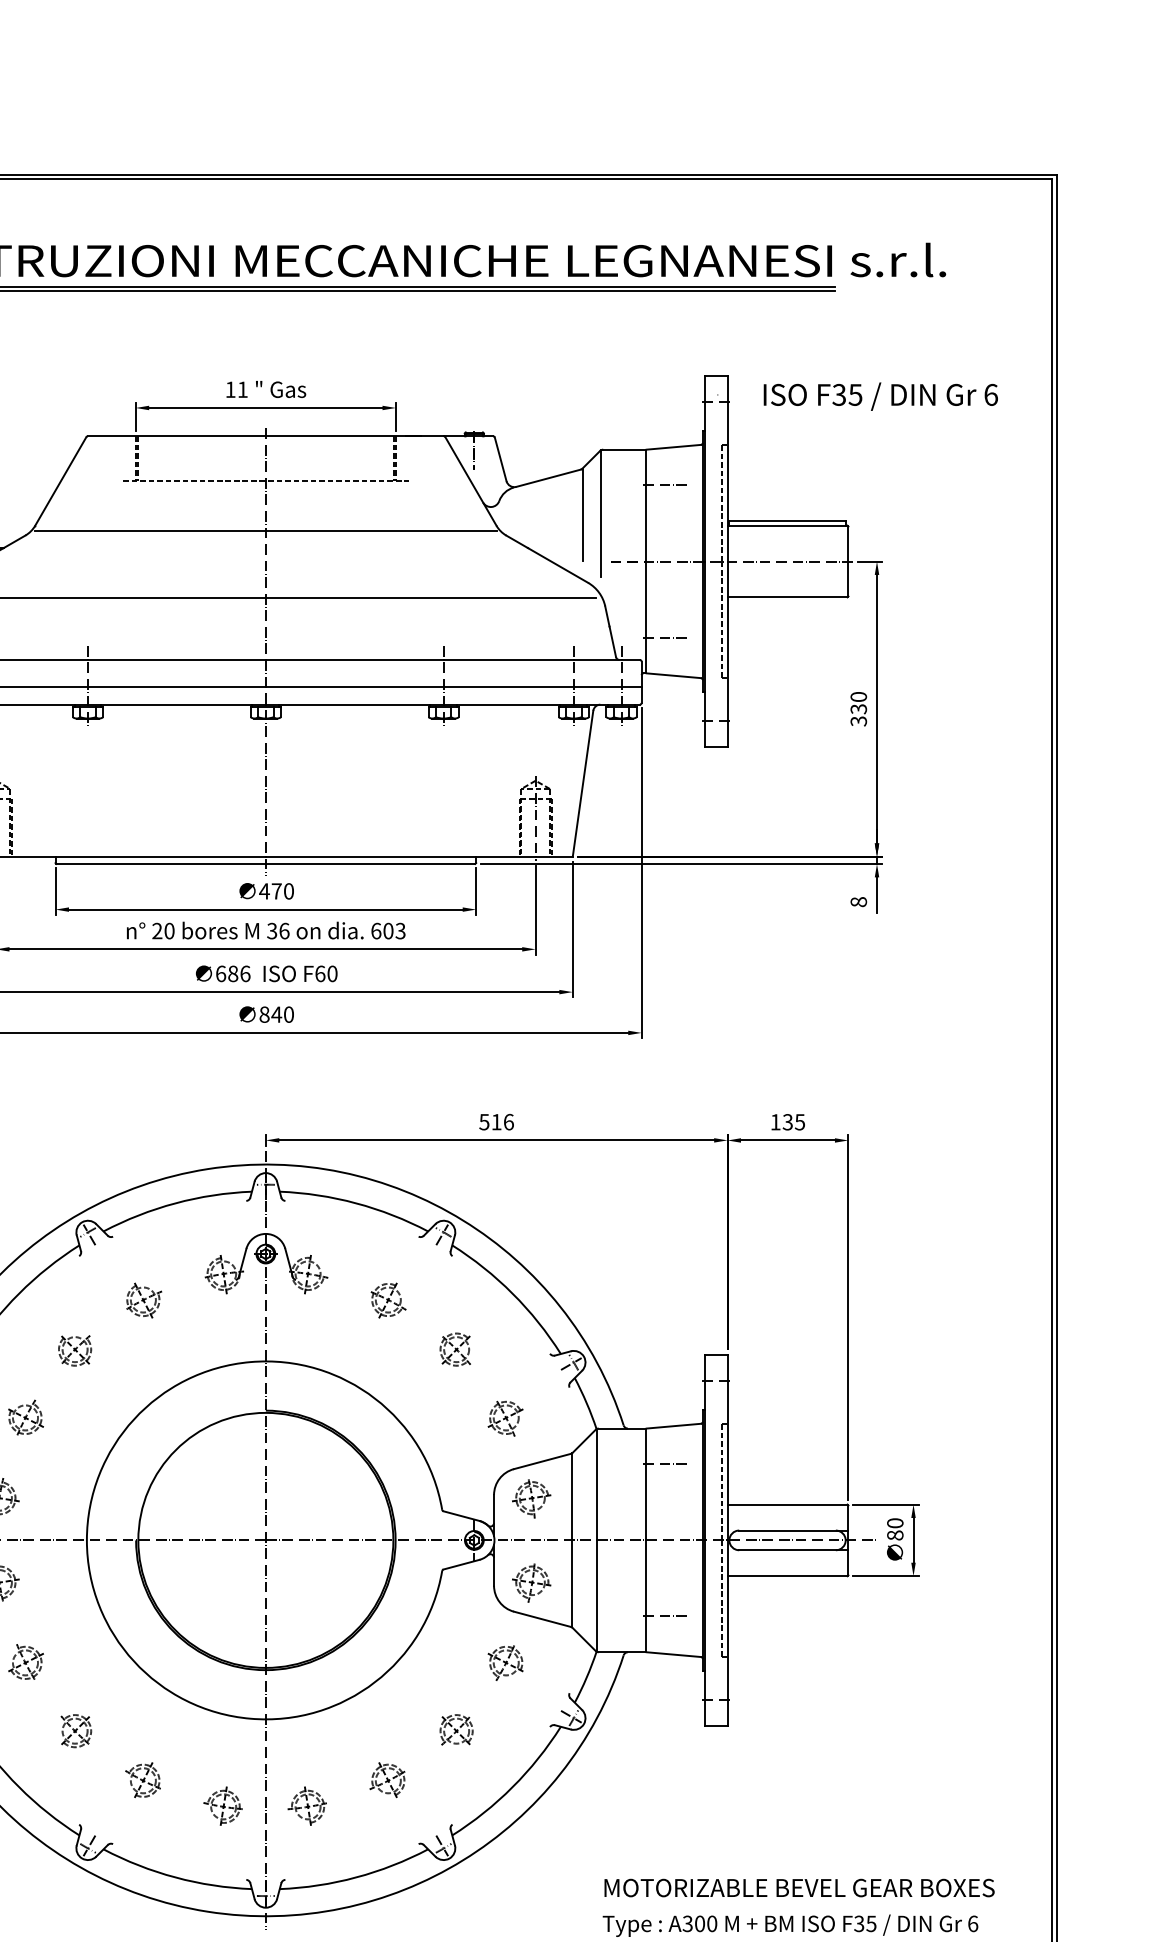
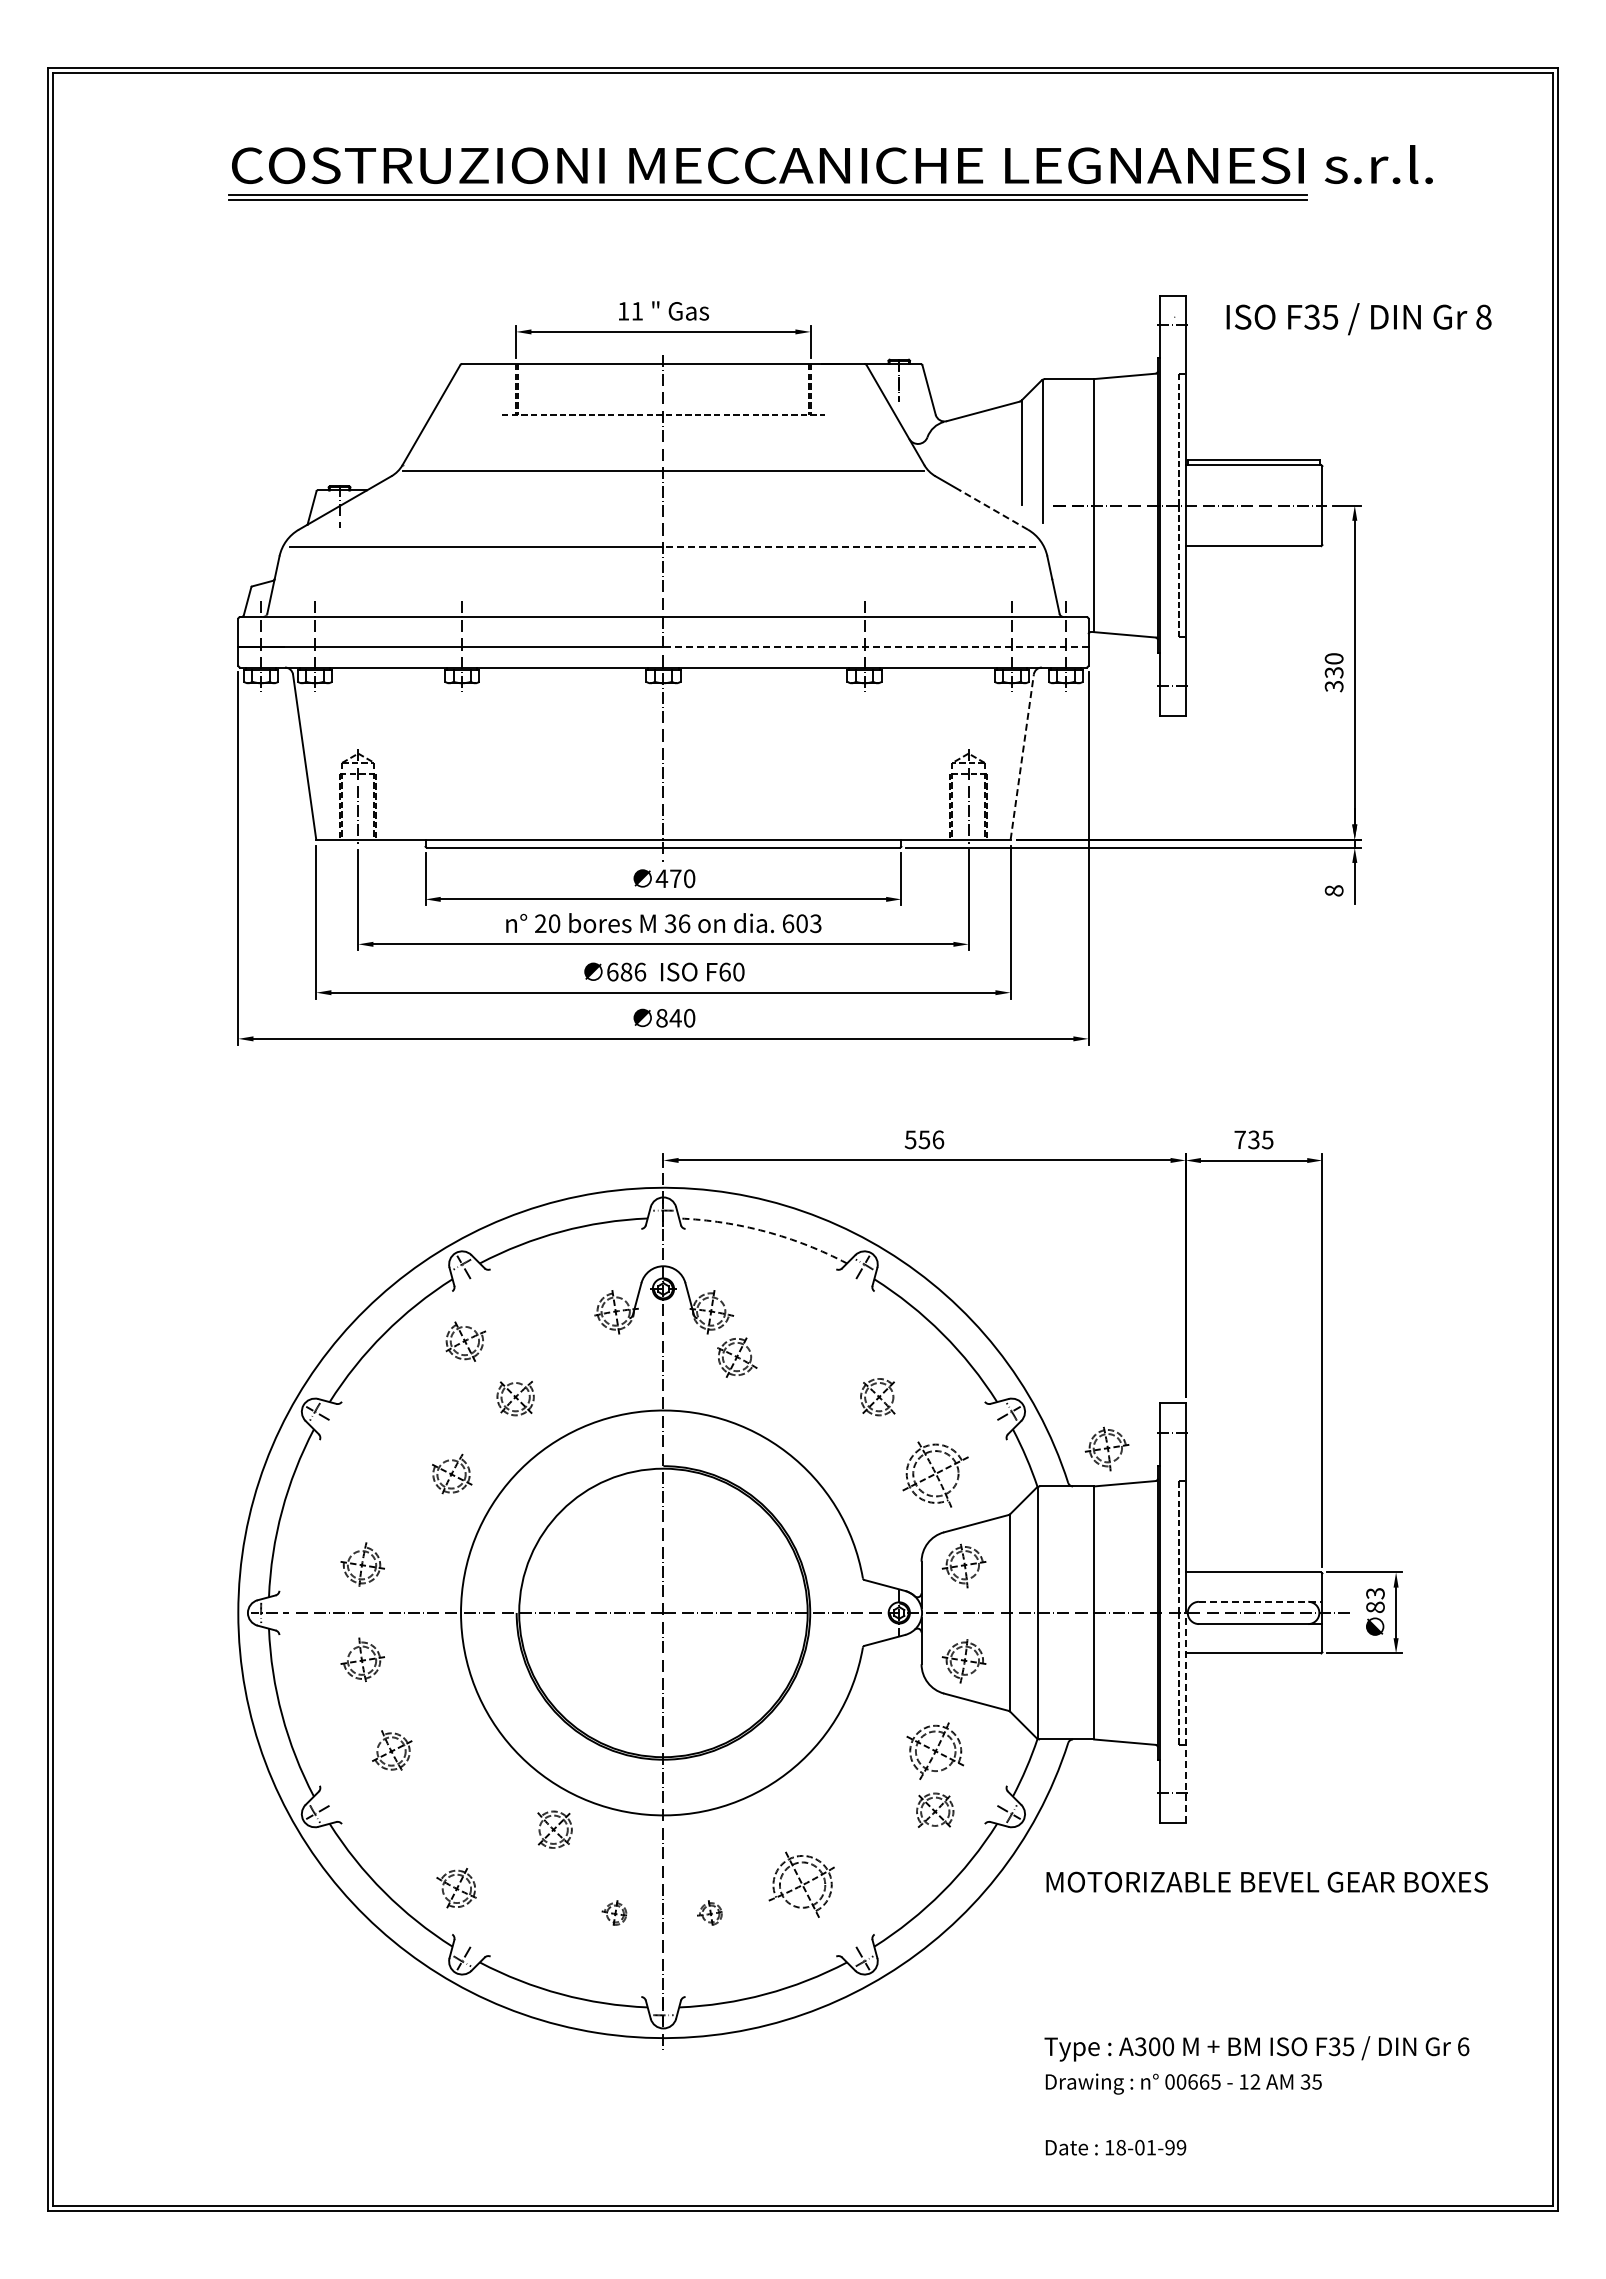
text: (990, 394) -> (1483, 316), 6 -> 8
line: (665, 485) -> (1115, 419), removed
line: (557, 564) -> (993, 509), solid -> dashed
line: (430, 597) -> (849, 546), solid -> dashed
line: (665, 637) -> (1115, 591), removed
line: (454, 686) -> (876, 647), solid -> dashed
line: (583, 783) -> (1022, 756), solid -> dashed
text: (496, 1121) -> (924, 1139), 516 -> 556
text: (775, 1121) -> (1239, 1139), 135 -> 735
arc: (356, 1203) -> (765, 1231), solid -> dashed
part: (143, 1300) -> (465, 1341), moved
part: (388, 1300) -> (737, 1357), moved
part: (74, 1350) -> (515, 1398), moved
part: (657, 1395) -> (1106, 1448), added
part: (26, 1417) -> (452, 1473), moved
part: (505, 1418) -> (934, 1475), size x1.6
line: (665, 1463) -> (1115, 1526), removed
text: (895, 1523) -> (1375, 1593), 80 -> 83
line: (793, 1530) -> (1260, 1601), solid -> dashed
line: (665, 1616) -> (1115, 1699), removed
line: (727, 1632) -> (1185, 1717), solid -> dashed
part: (505, 1662) -> (934, 1751), size x1.4
part: (456, 1729) -> (935, 1809), moved
part: (75, 1730) -> (554, 1829), moved
part: (143, 1780) -> (456, 1888), moved
part: (387, 1780) -> (800, 1884), size x1.6
part: (222, 1806) -> (614, 1913), size x0.6
part: (307, 1806) -> (710, 1913), size x0.6
text: (798, 1887) -> (1266, 1881), moved

